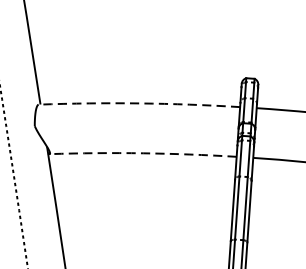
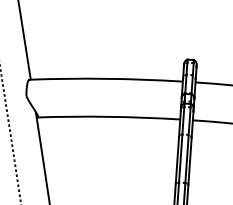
arc: (139, 103) -> (106, 78), dashed -> solid
arc: (143, 152) -> (109, 116), dashed -> solid

